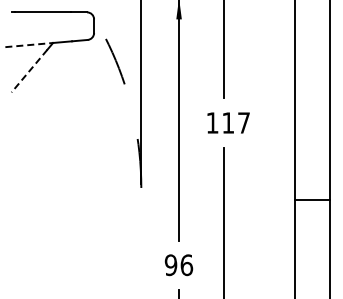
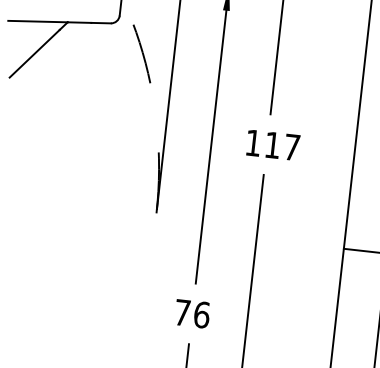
line: (29, 45) -> (38, 22), dashed -> solid
line: (29, 71) -> (34, 54), dashed -> solid
text: (170, 265) -> (181, 313), 96 -> 76

